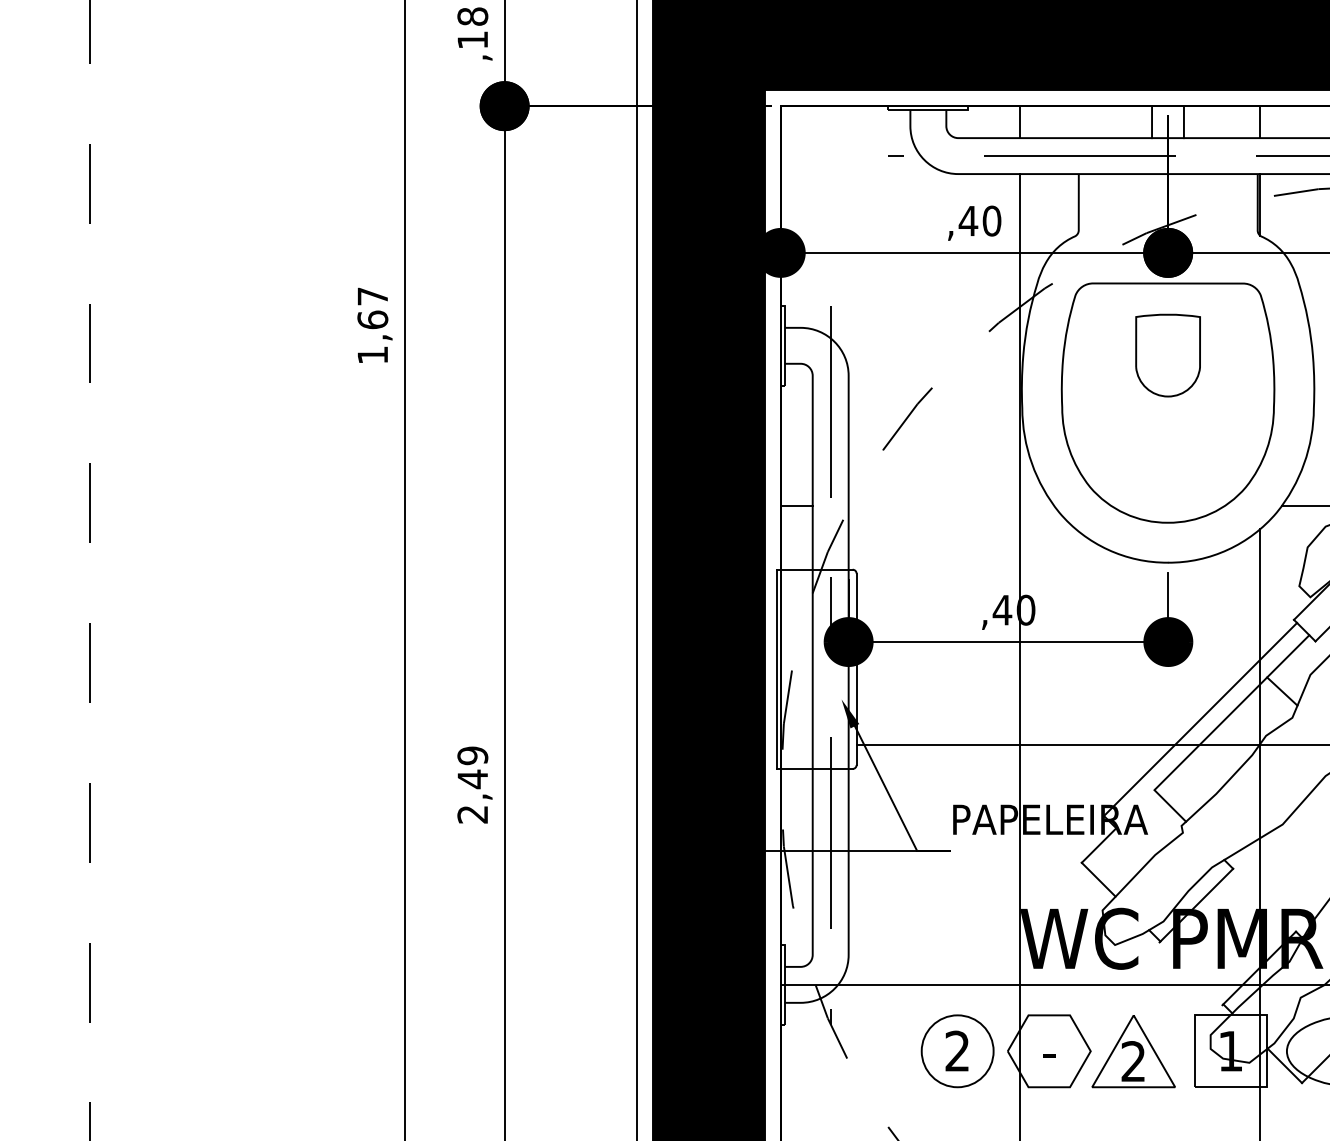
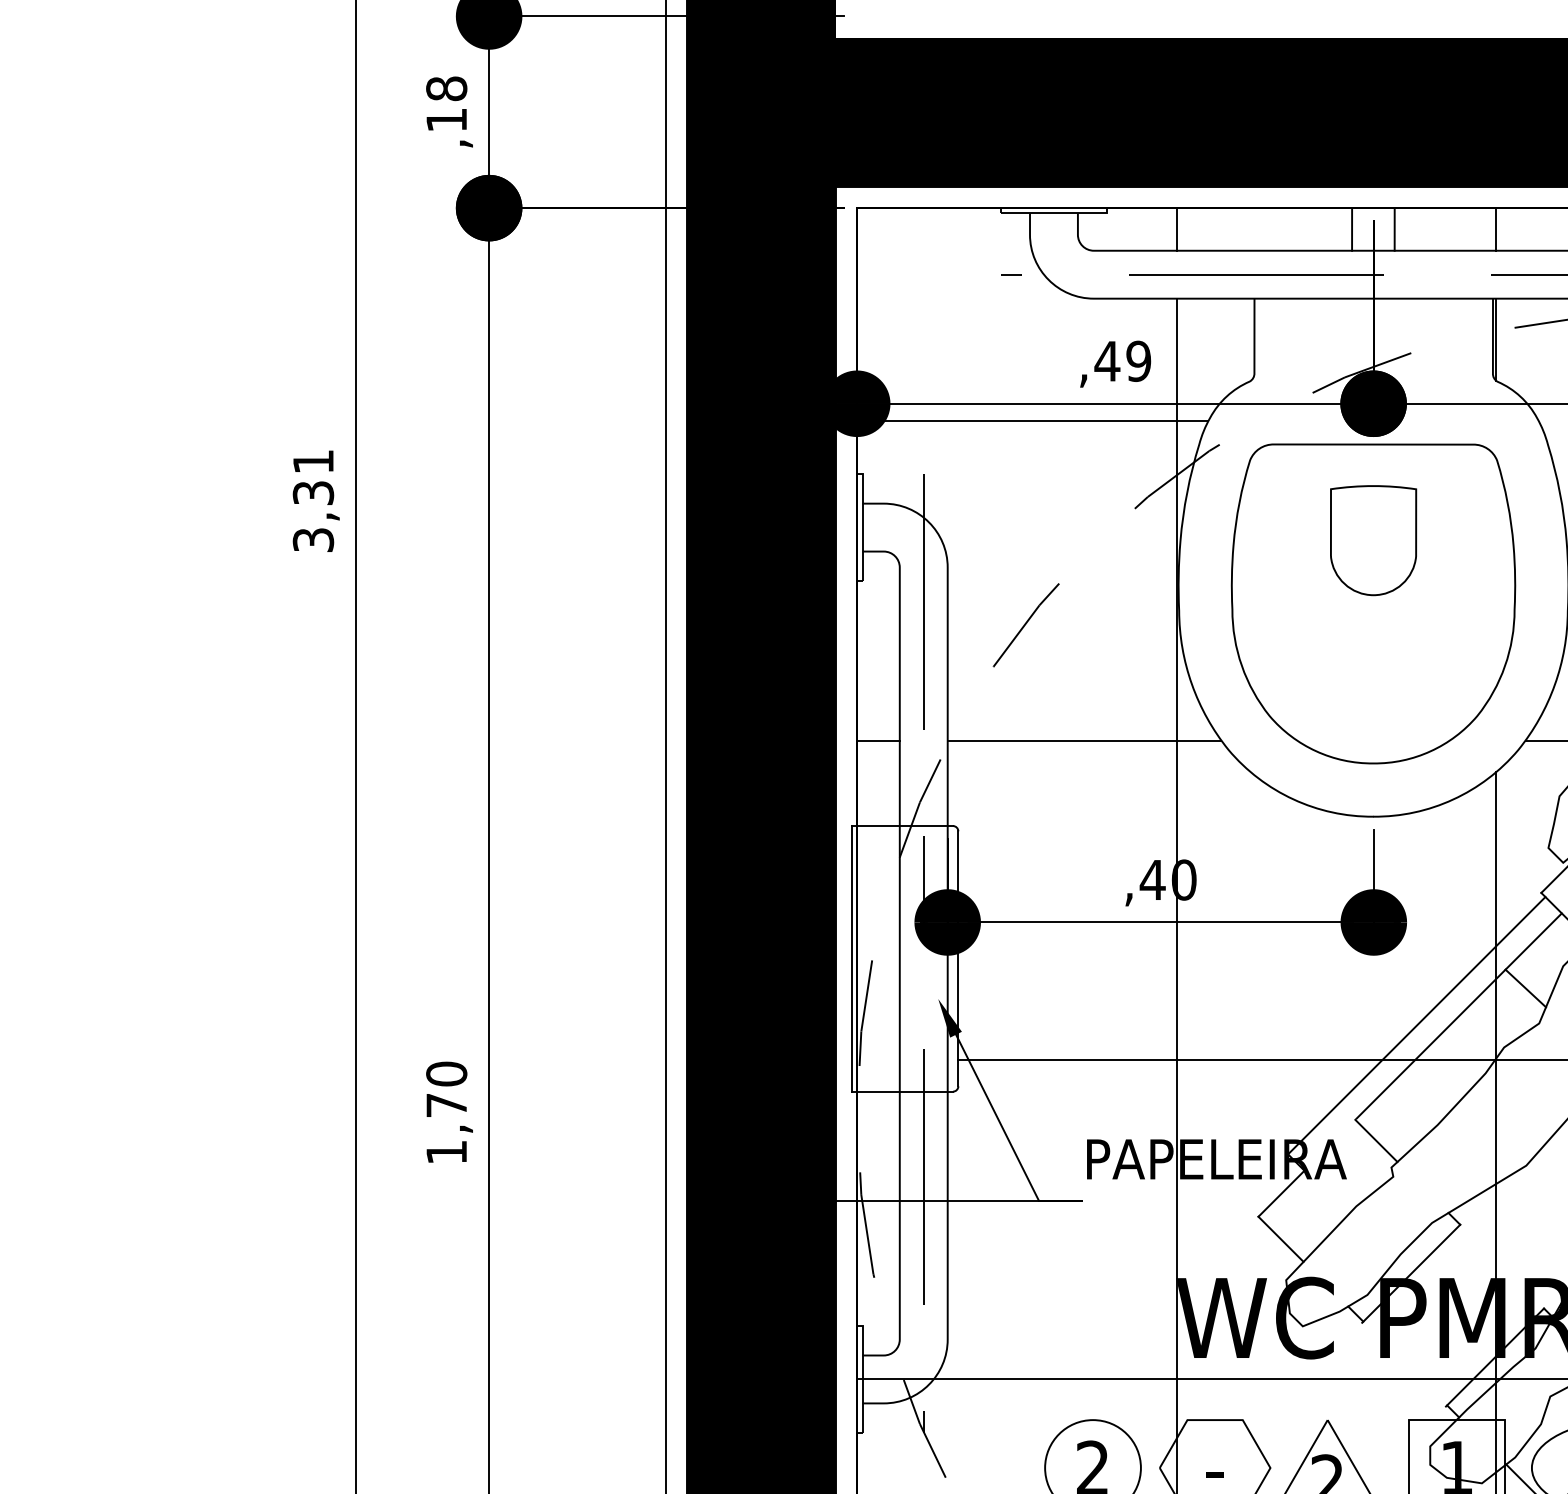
text: (991, 220) -> (1138, 360), ,40 -> ,49
line: (912, 265) -> (1032, 420), added
text: (372, 325) -> (312, 500), 1,67 -> 3,31
line: (950, 505) -> (1083, 740), added
text: (472, 784) -> (446, 1112), 2,49 -> 1,70

